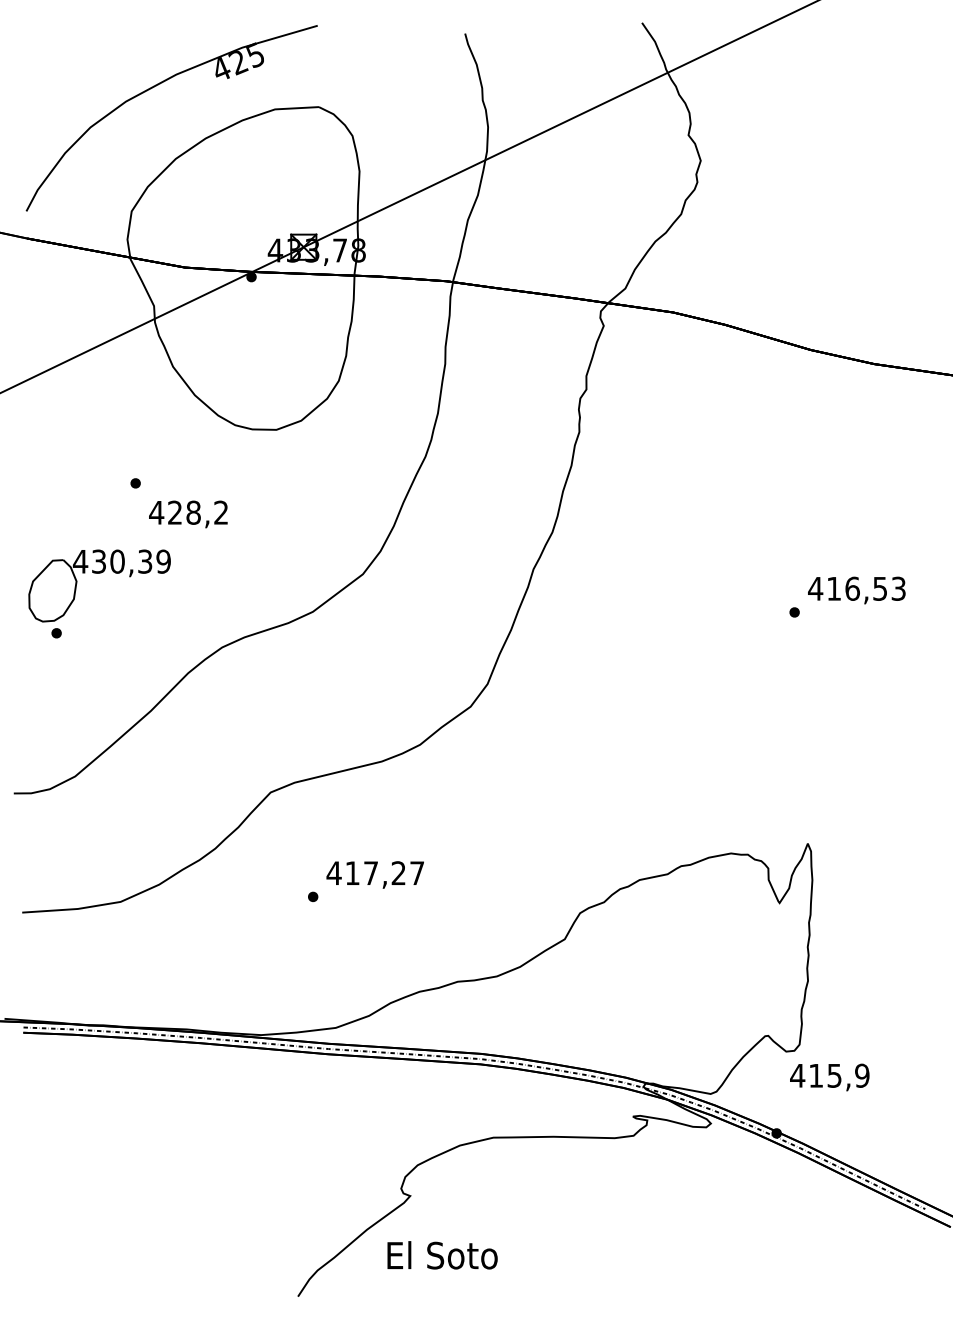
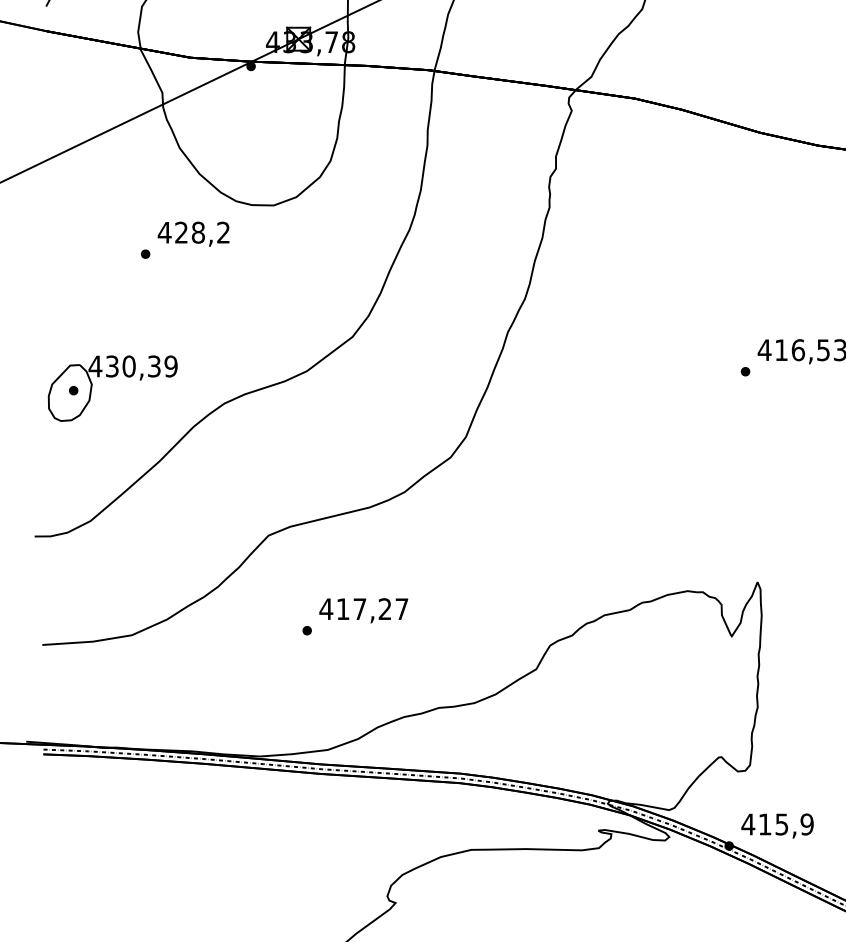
text: (188, 514) -> (193, 234), moved
part: (99, 573) -> (112, 377), moved
text: (829, 1077) -> (777, 826), moved

